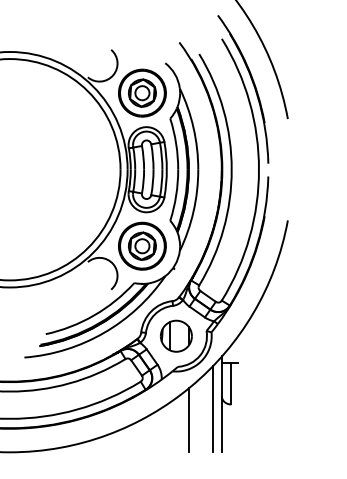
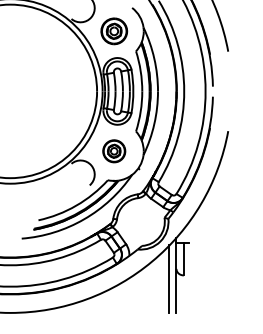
part: (142, 92) -> (114, 30), size x0.7
part: (142, 245) -> (114, 150), size x0.6
part: (176, 335) -> (140, 221), removed
line: (188, 420) -> (150, 287), removed

